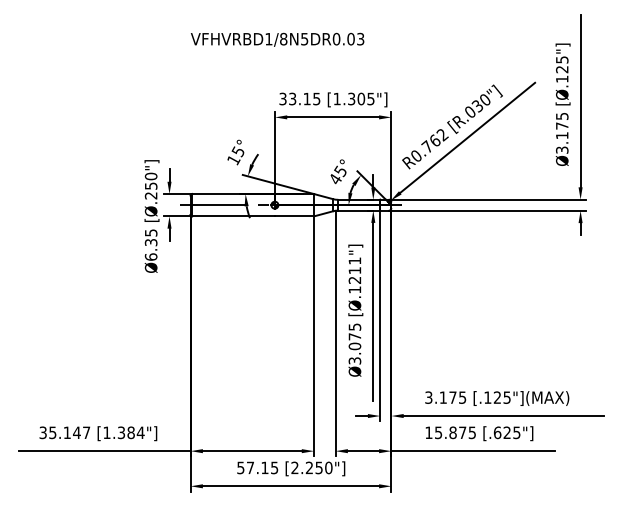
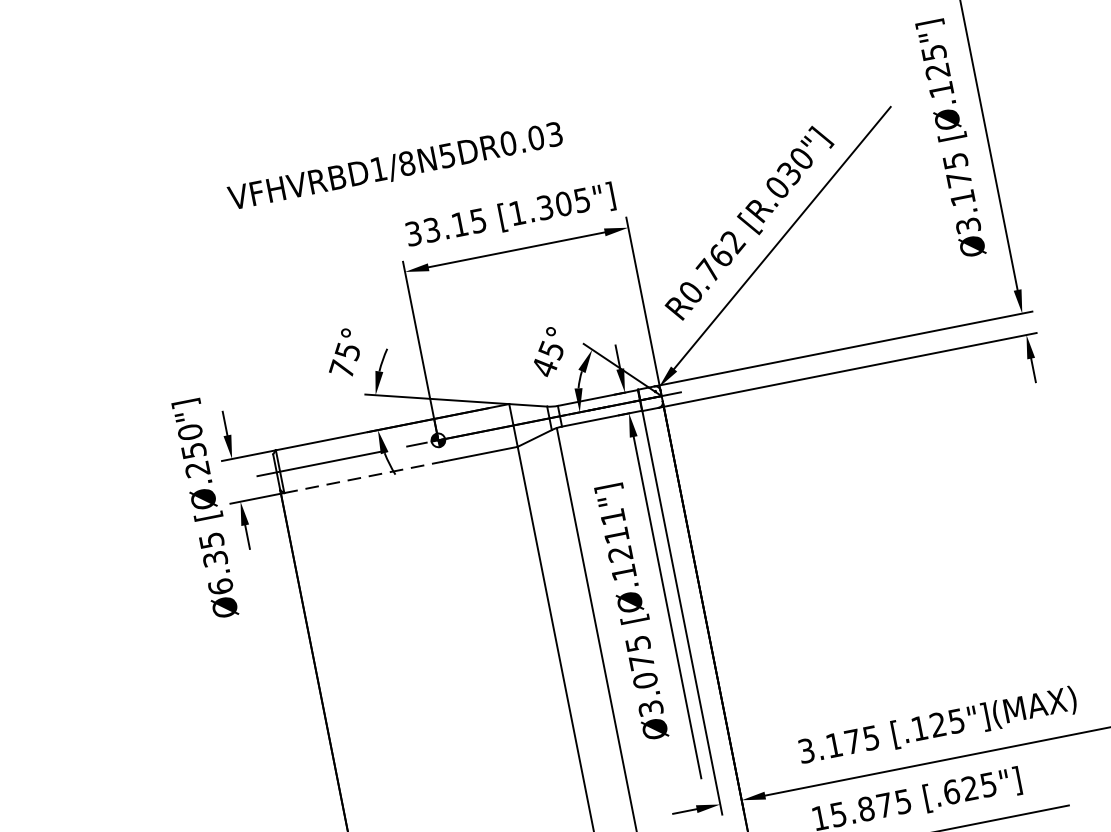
text: (277, 39) -> (395, 166), moved
text: (233, 159) -> (341, 368), 15° -> 75°
line: (234, 216) -> (365, 477), solid -> dashed

